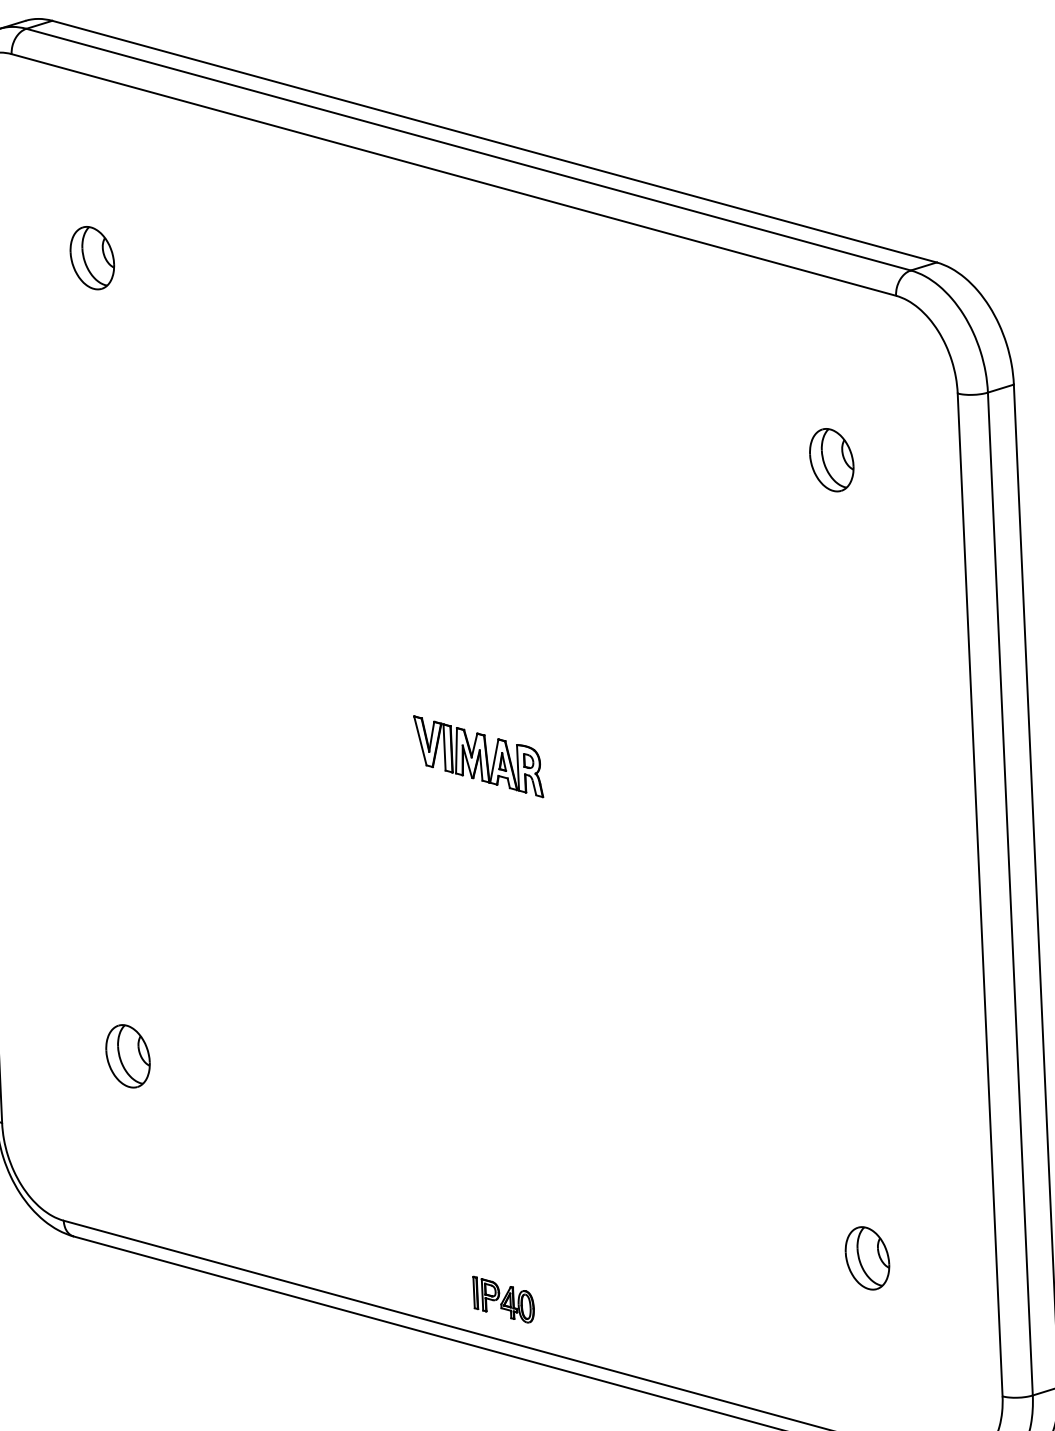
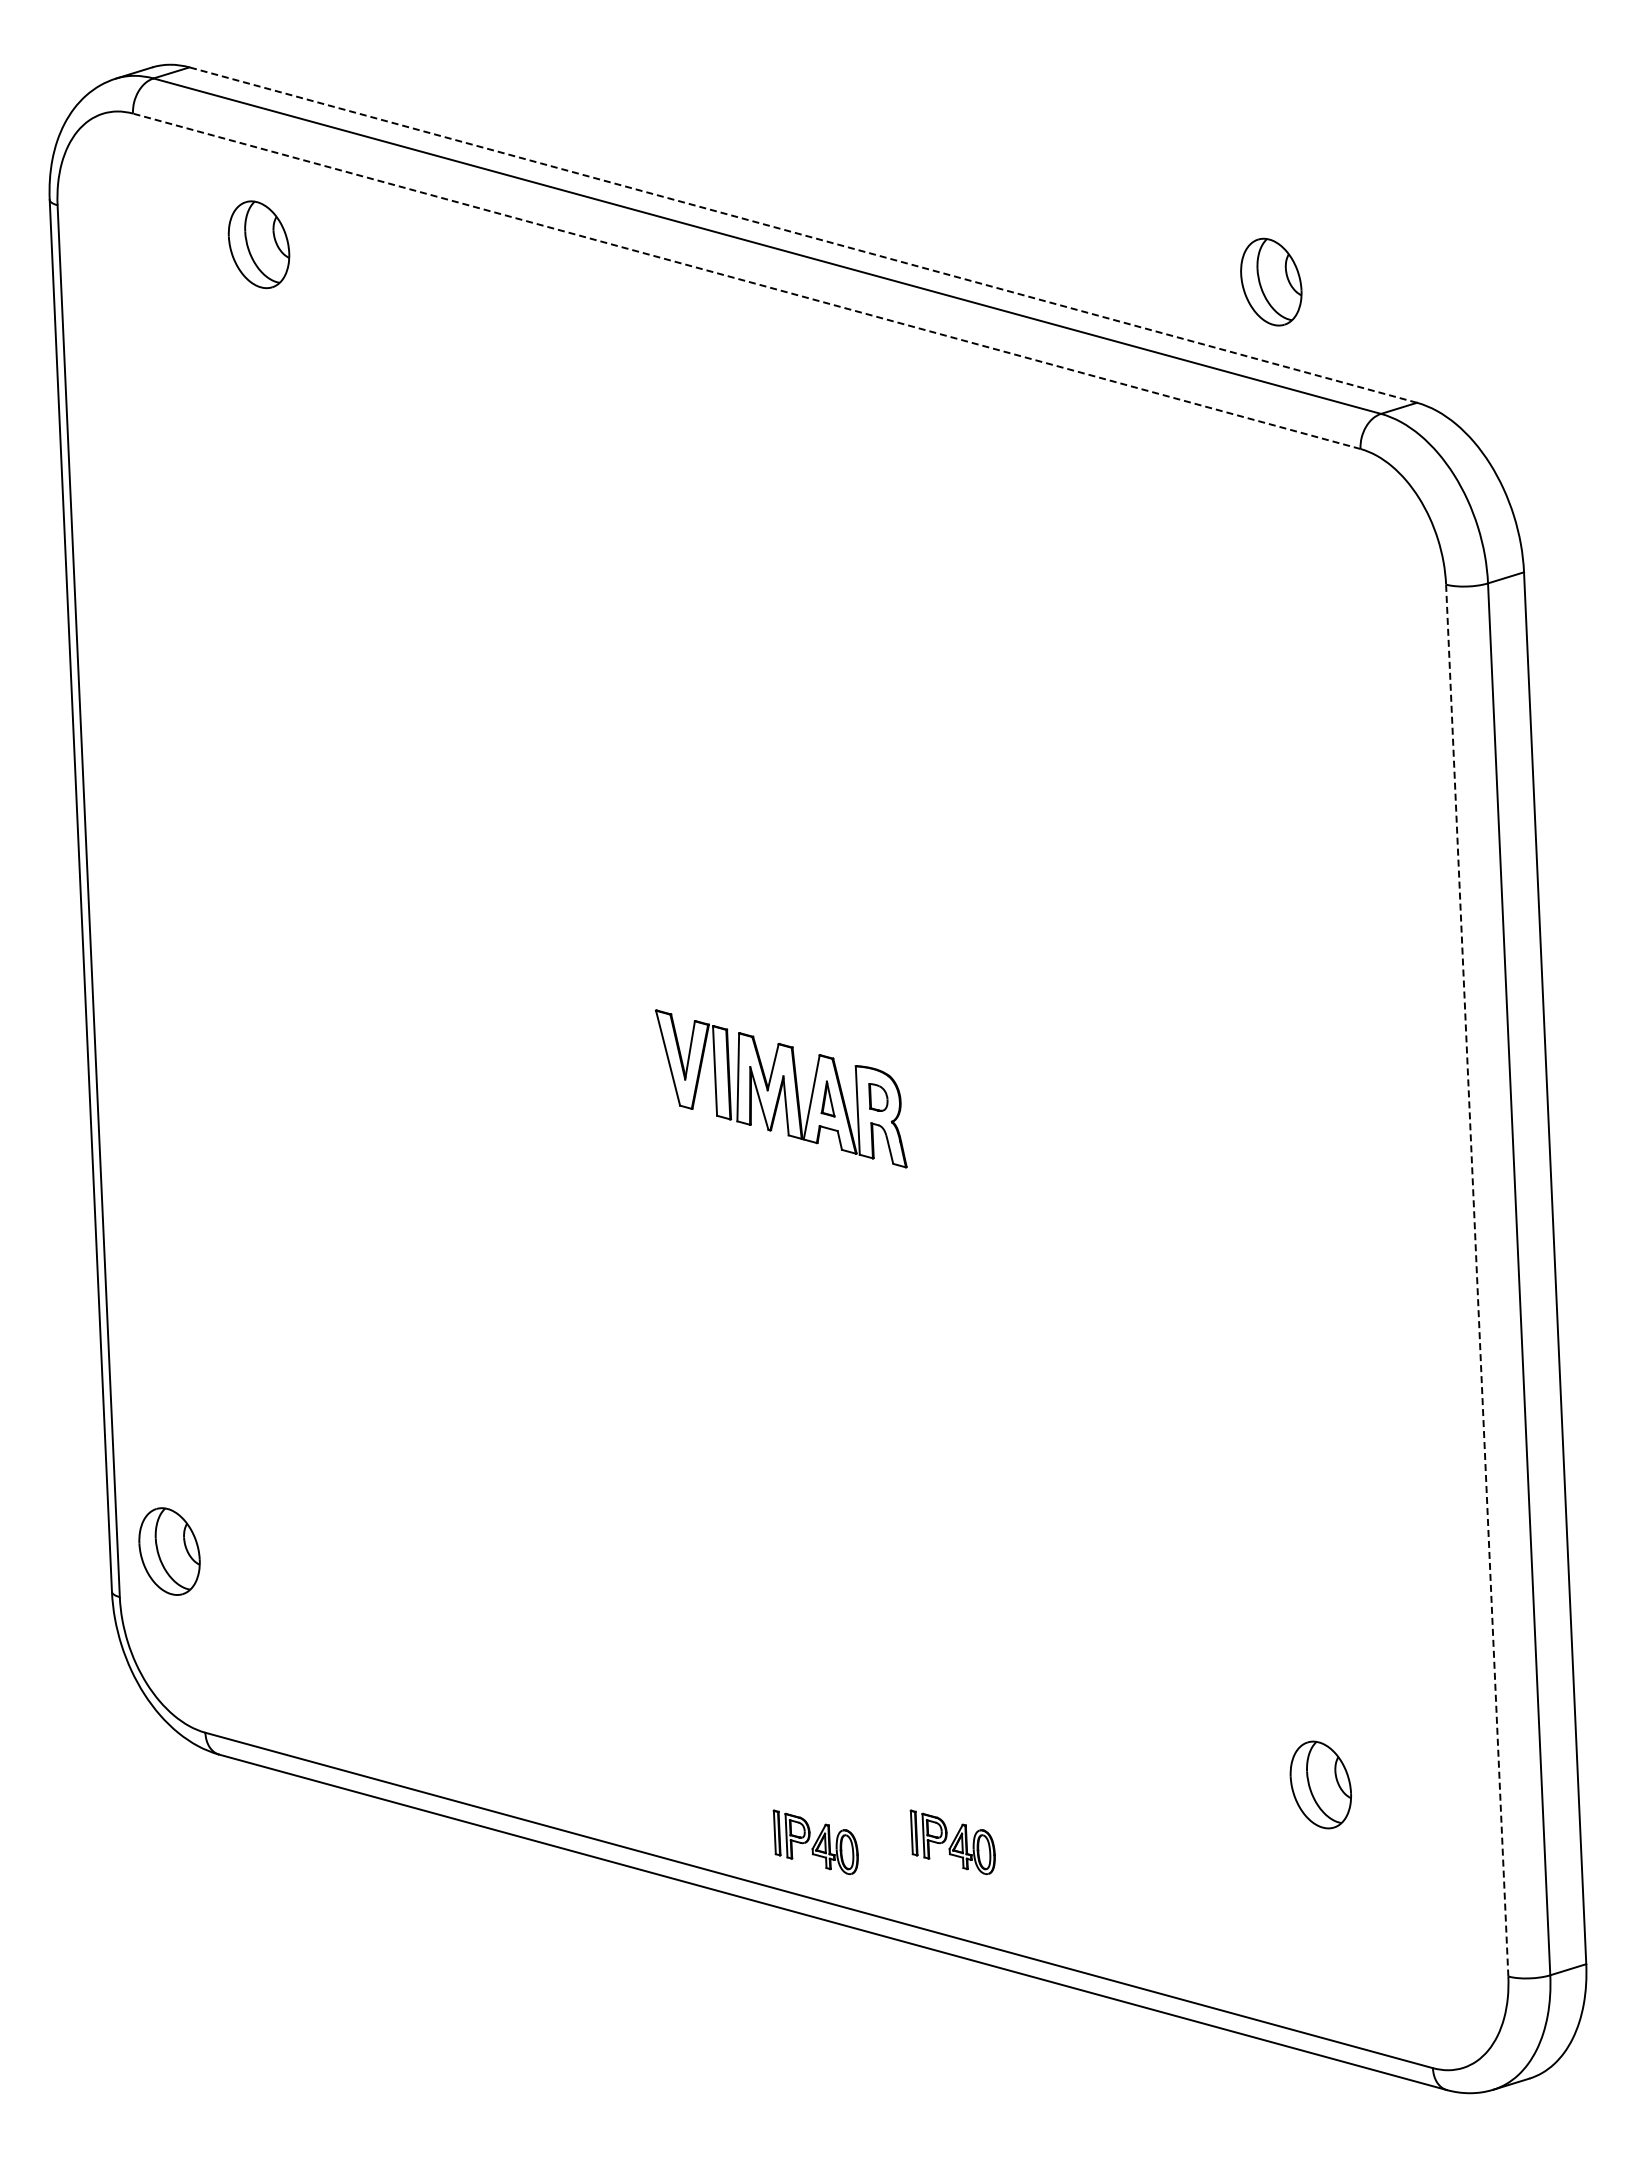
line: (494, 141) -> (802, 234), solid -> dashed
line: (453, 175) -> (746, 281), solid -> dashed
part: (91, 257) -> (258, 244), moved
part: (831, 459) -> (1271, 281), moved
part: (478, 756) -> (780, 1088), size x1.4
line: (980, 894) -> (1477, 1280), solid -> dashed
part: (127, 1056) -> (169, 1551), moved
part: (602, 1299) -> (952, 1841), added

